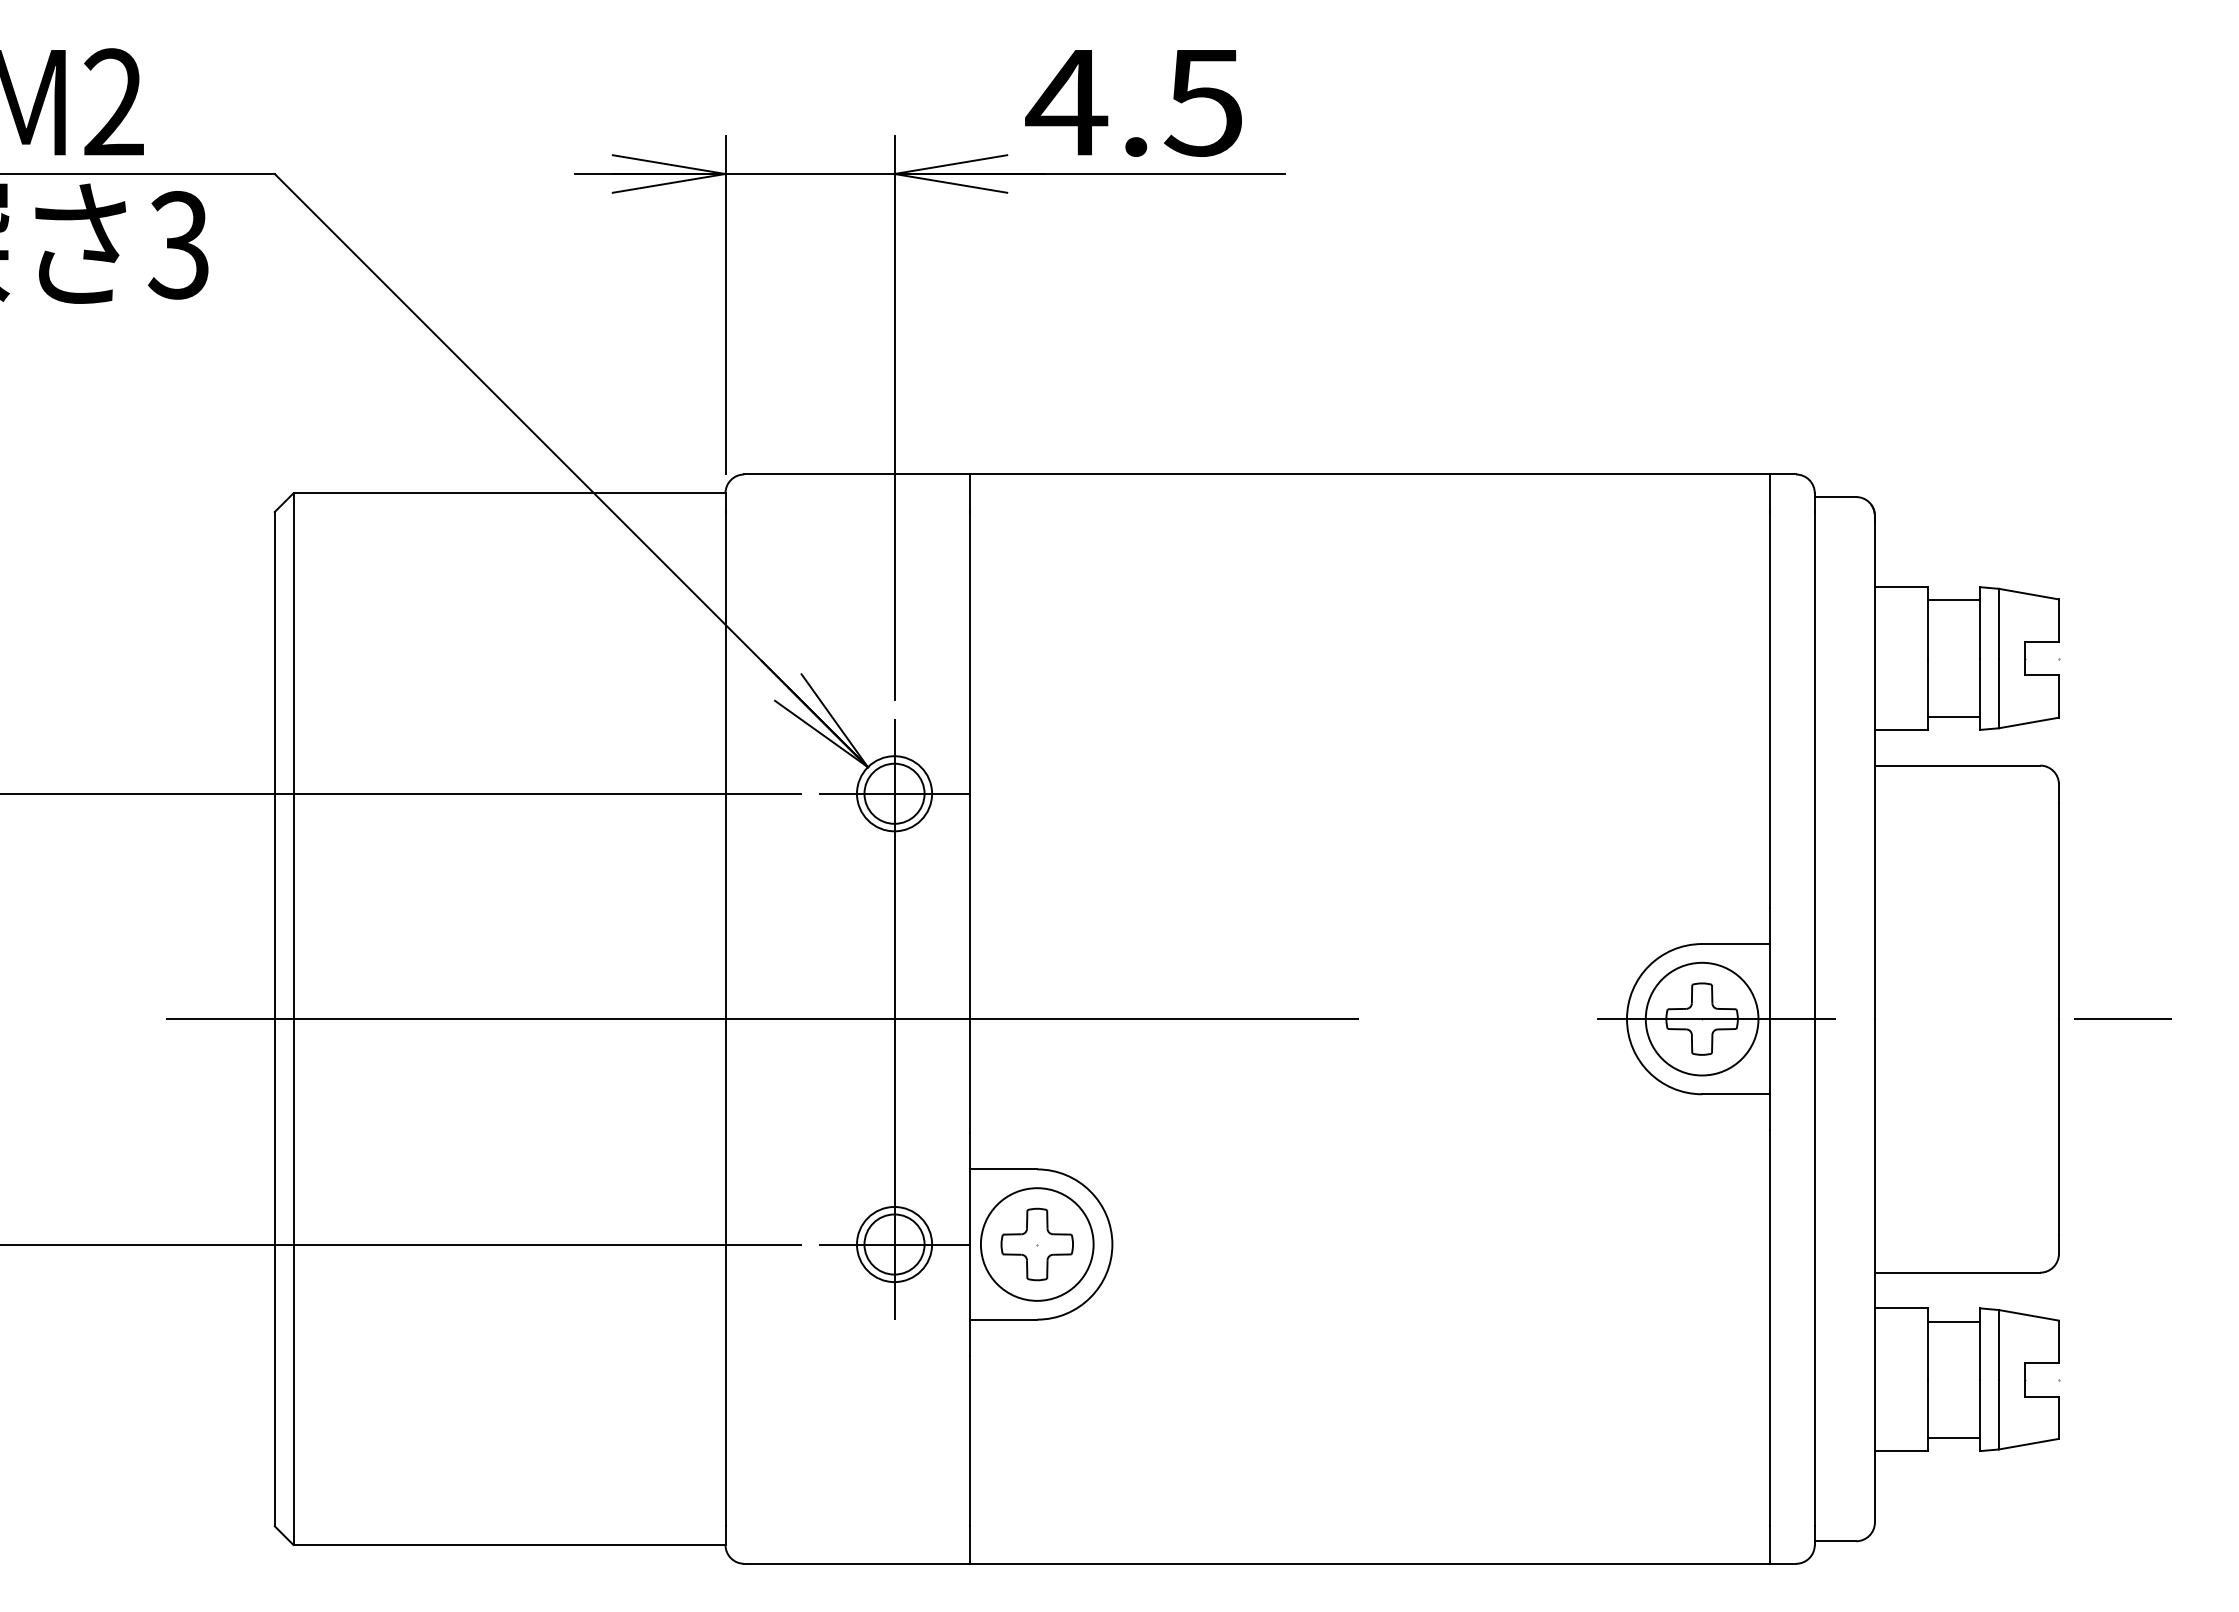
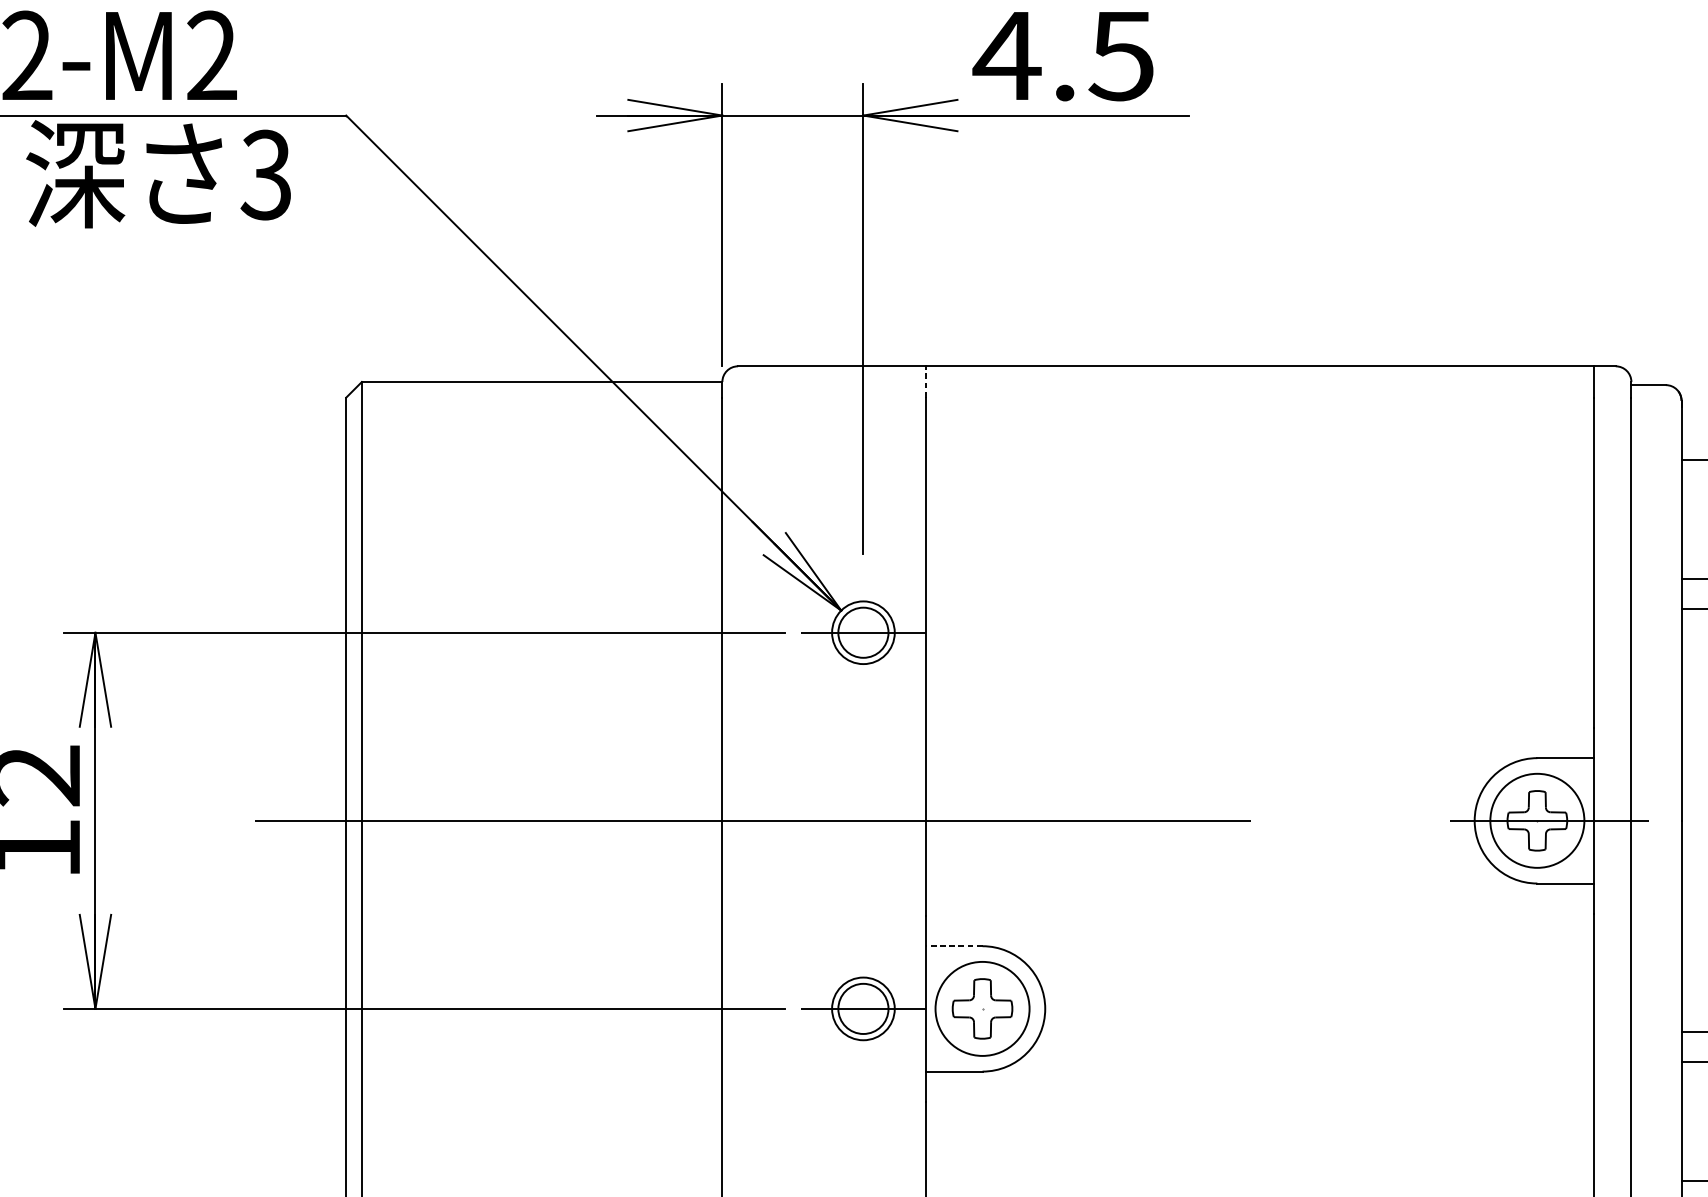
line: (969, 493) -> (925, 382), solid -> dashed
line: (894, 1018) -> (863, 820), removed
line: (1003, 1169) -> (954, 946), solid -> dashed

